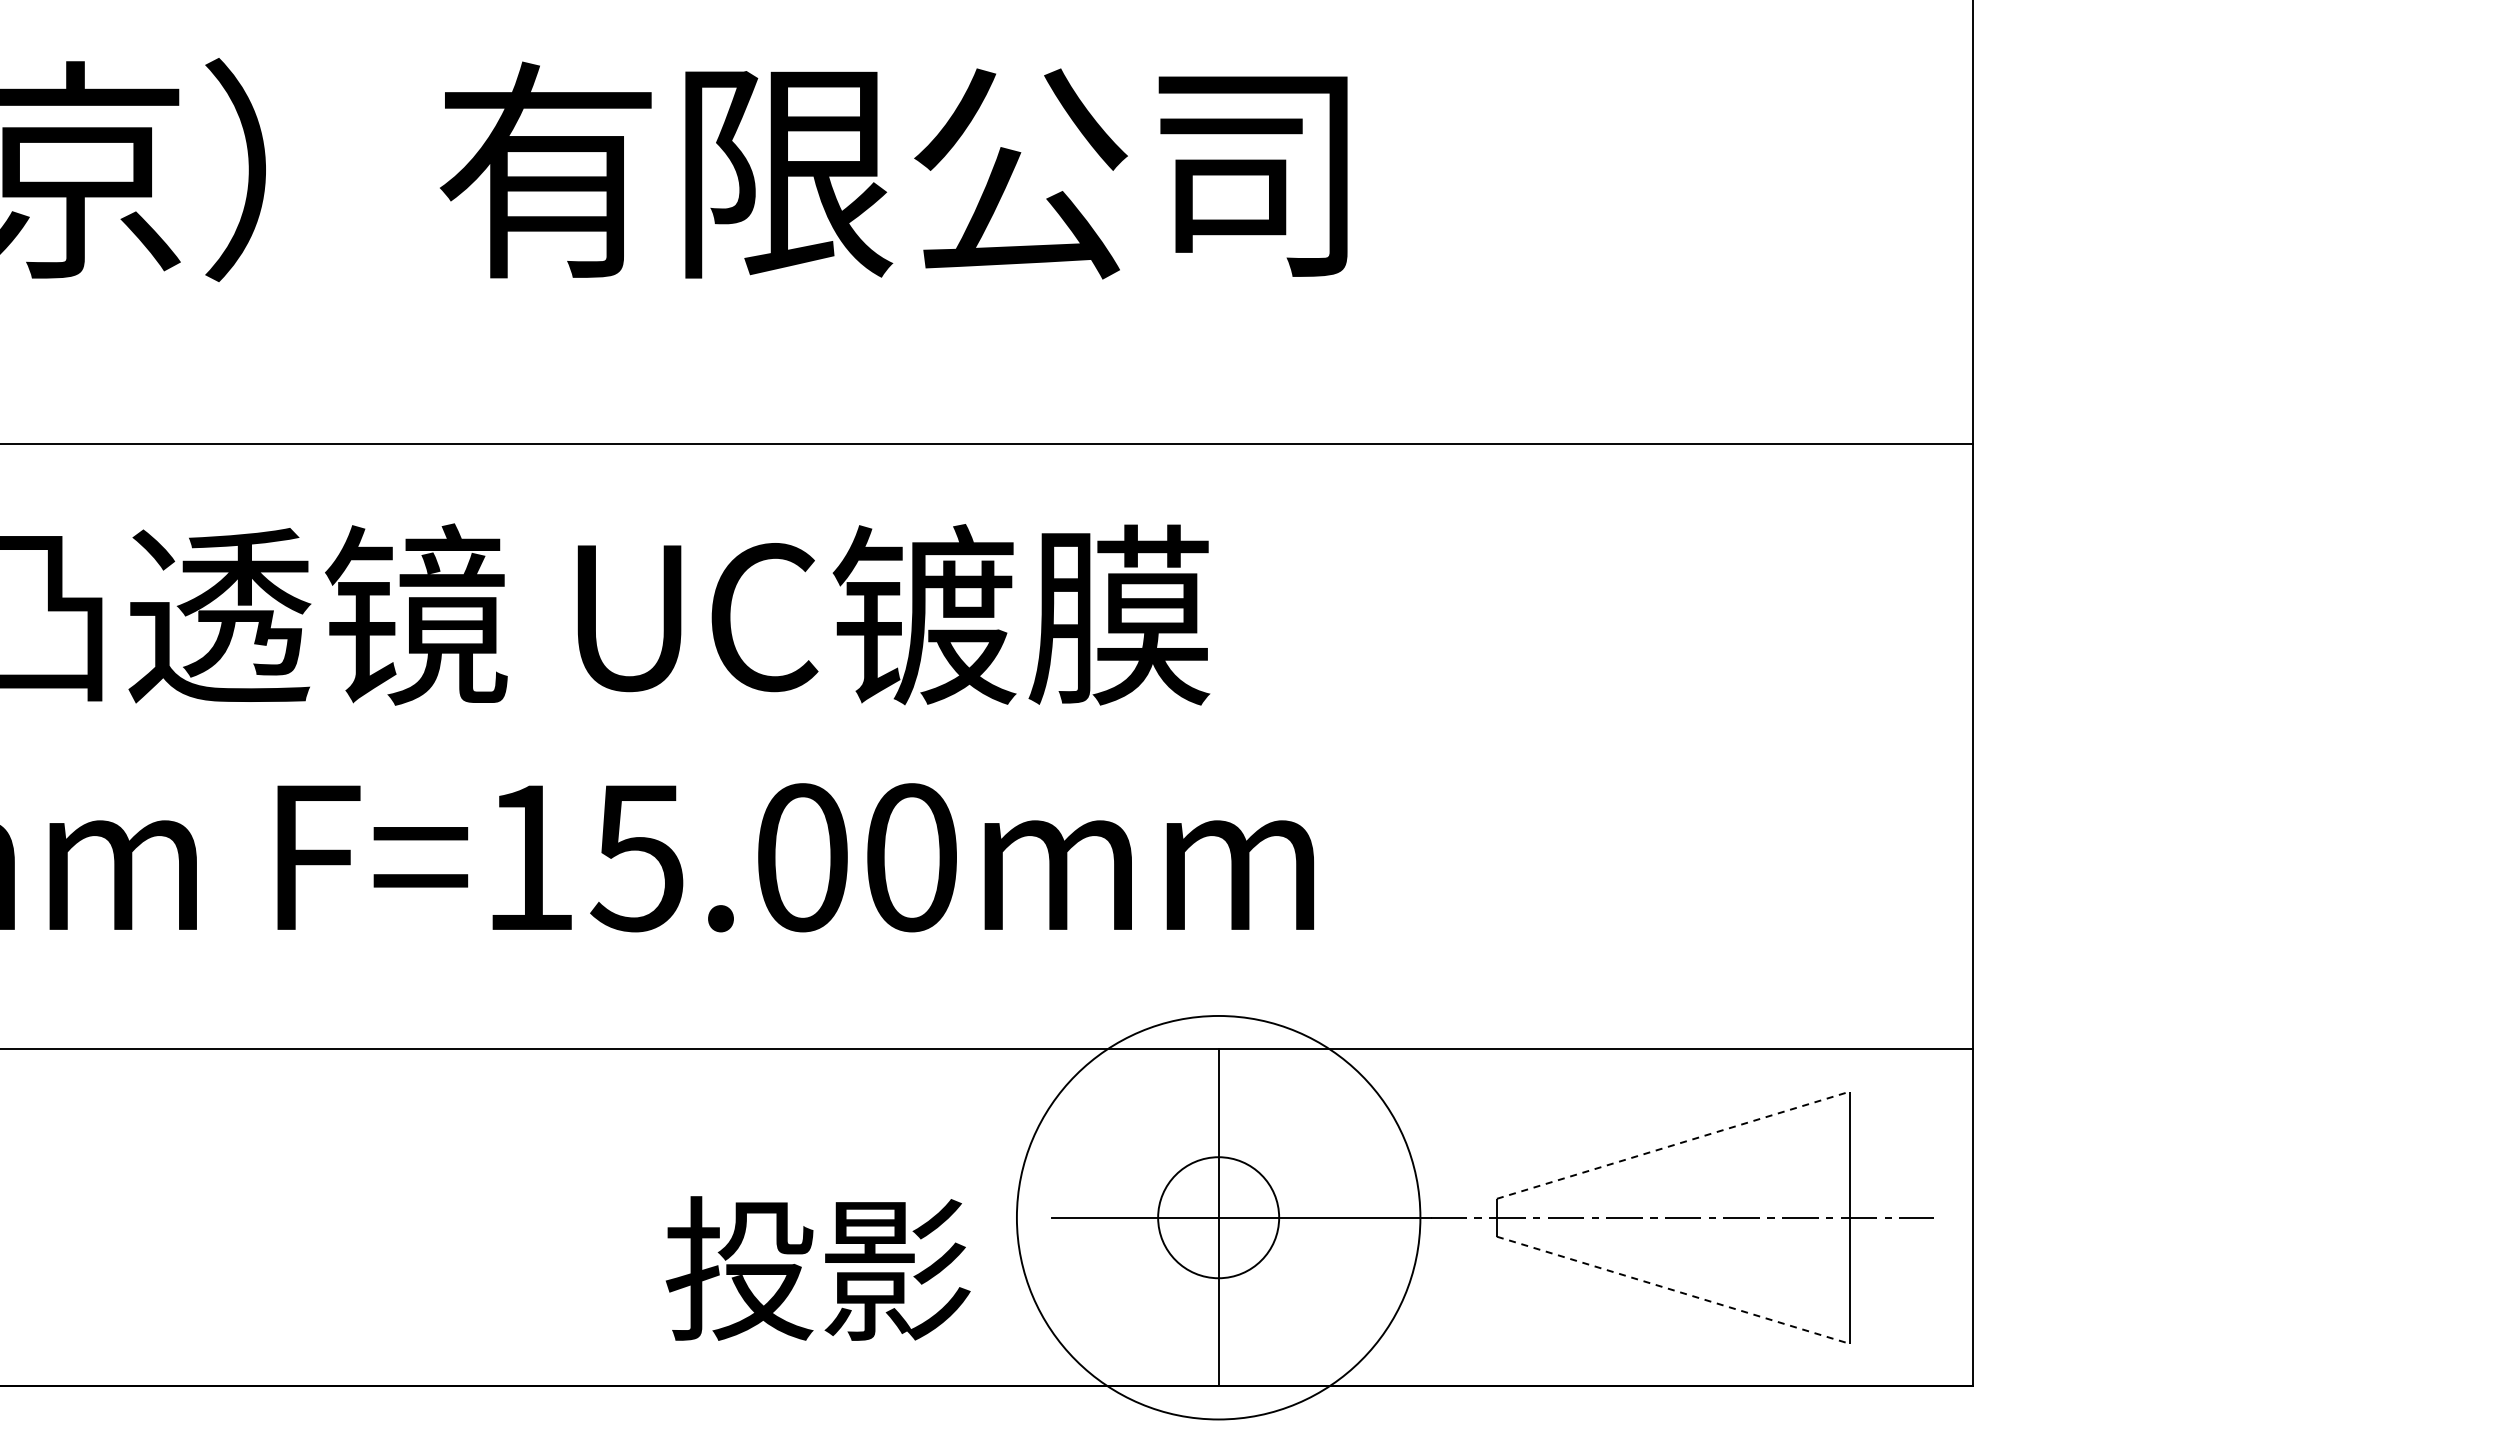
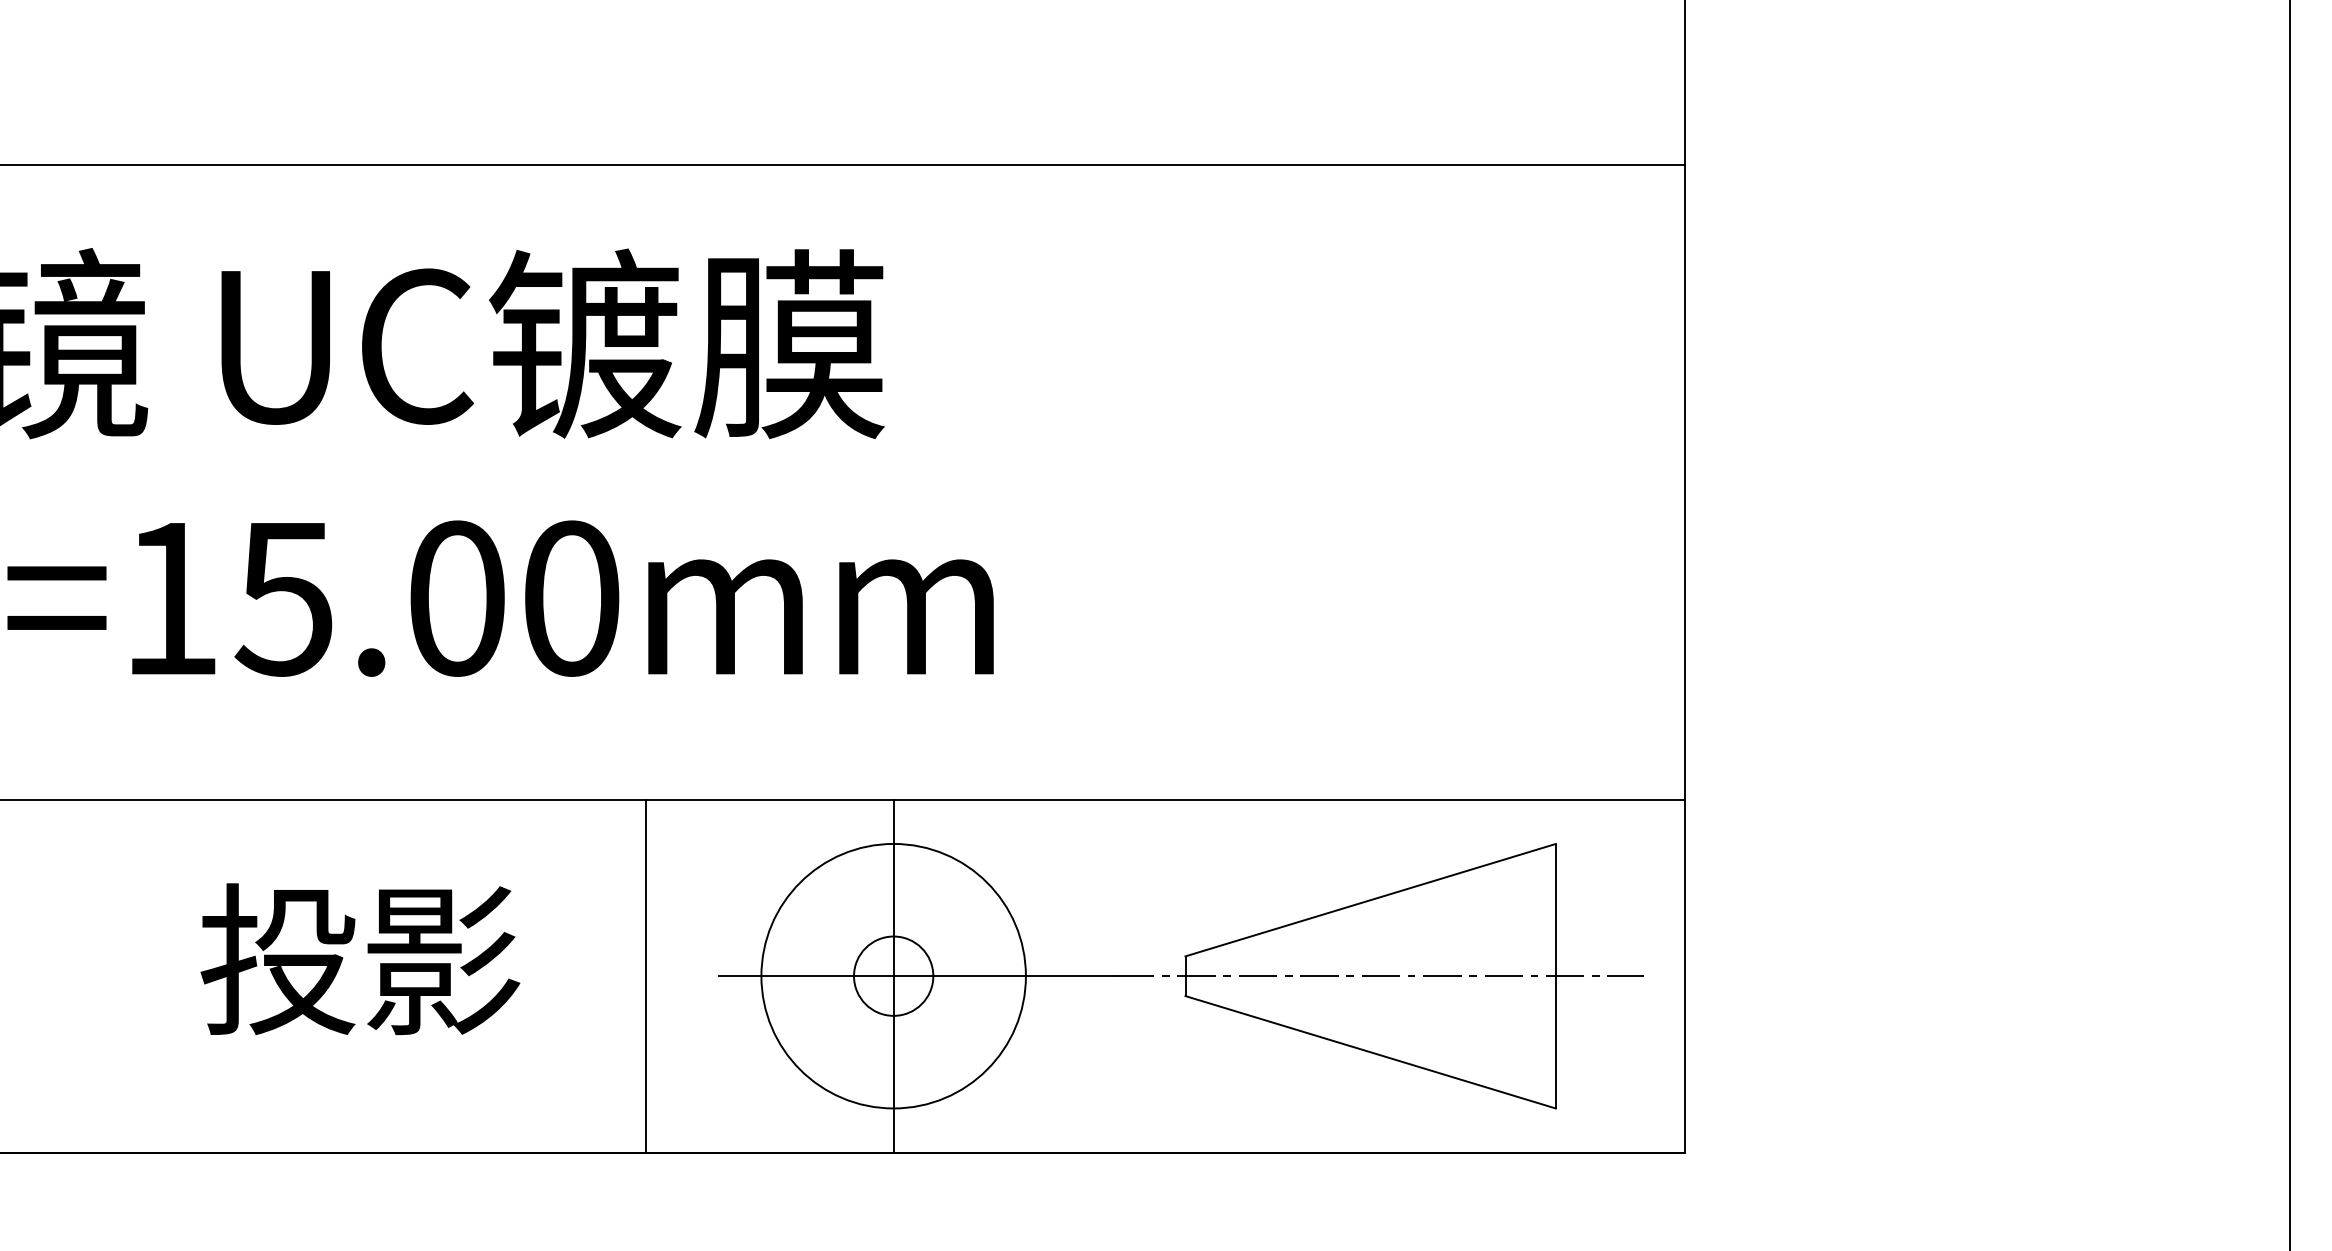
line: (1673, 1145) -> (1370, 900), dashed -> solid
line: (982, 1217) -> (645, 975), added
circle: (1218, 1217) -> (893, 975), size x0.62
circle: (1218, 1217) -> (893, 975), size x0.62
text: (817, 1268) -> (359, 959), moved
line: (1673, 1290) -> (1370, 1052), dashed -> solid

